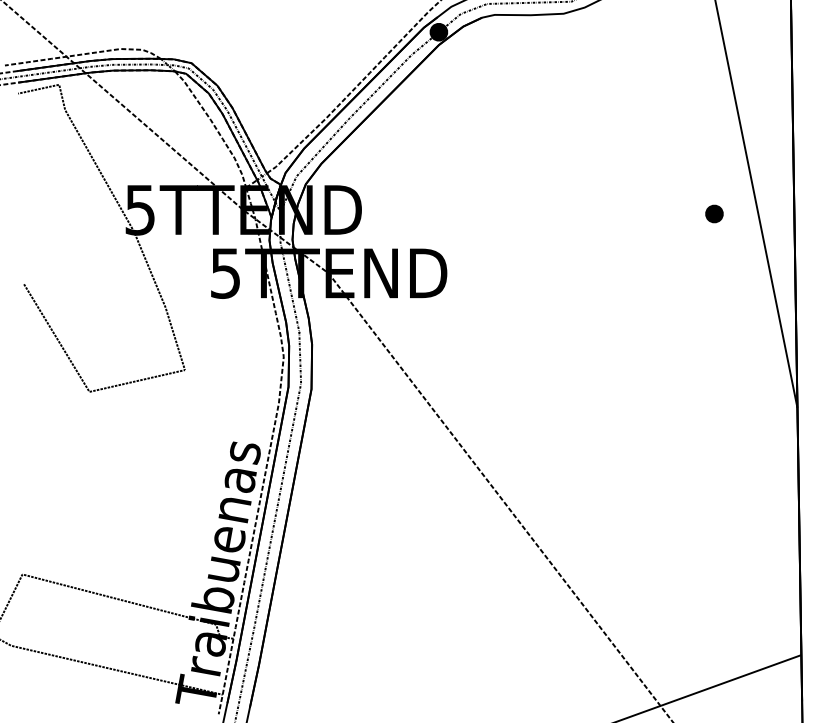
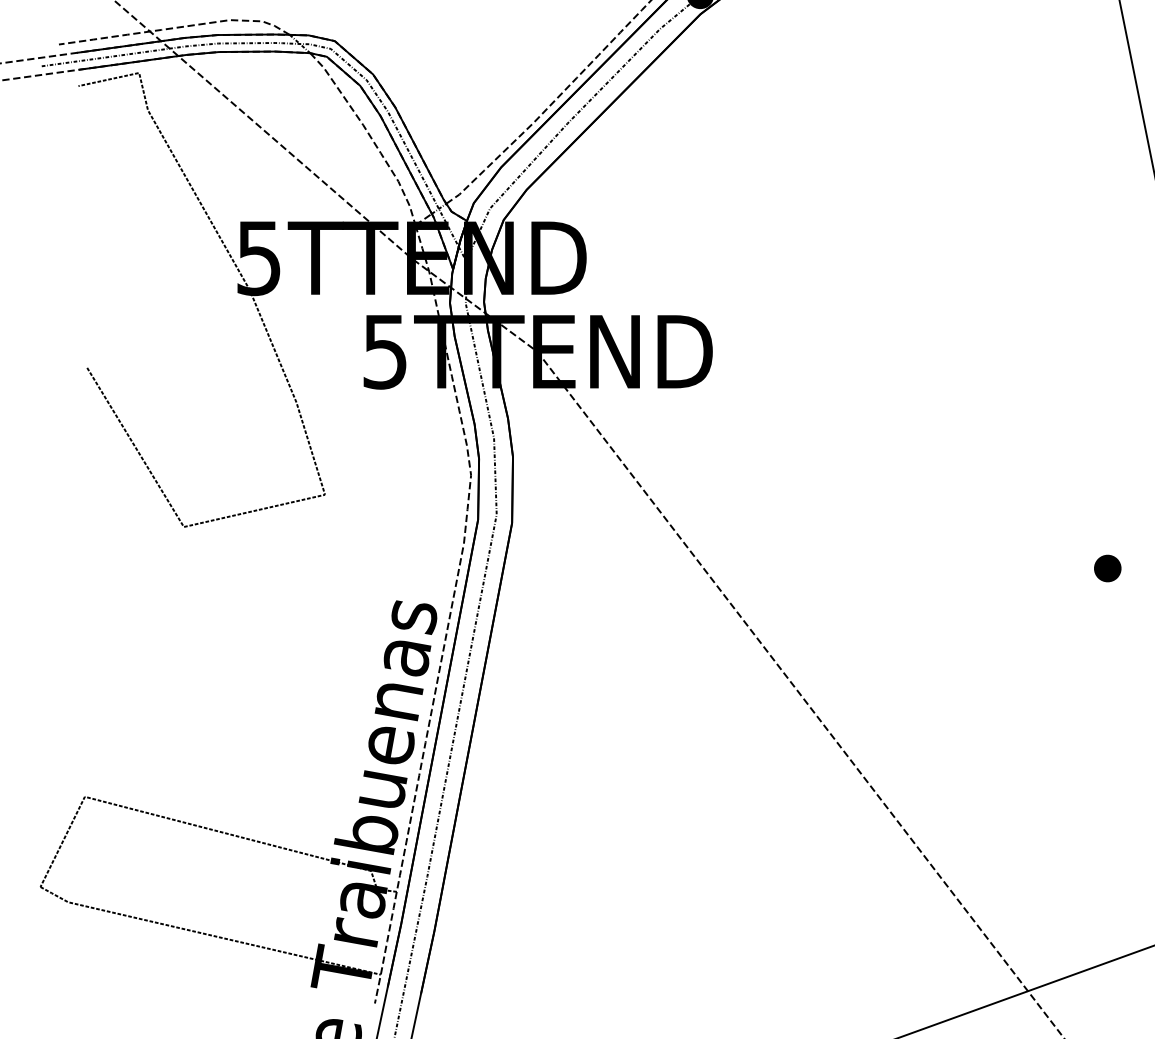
part: (714, 213) -> (1107, 567), moved

